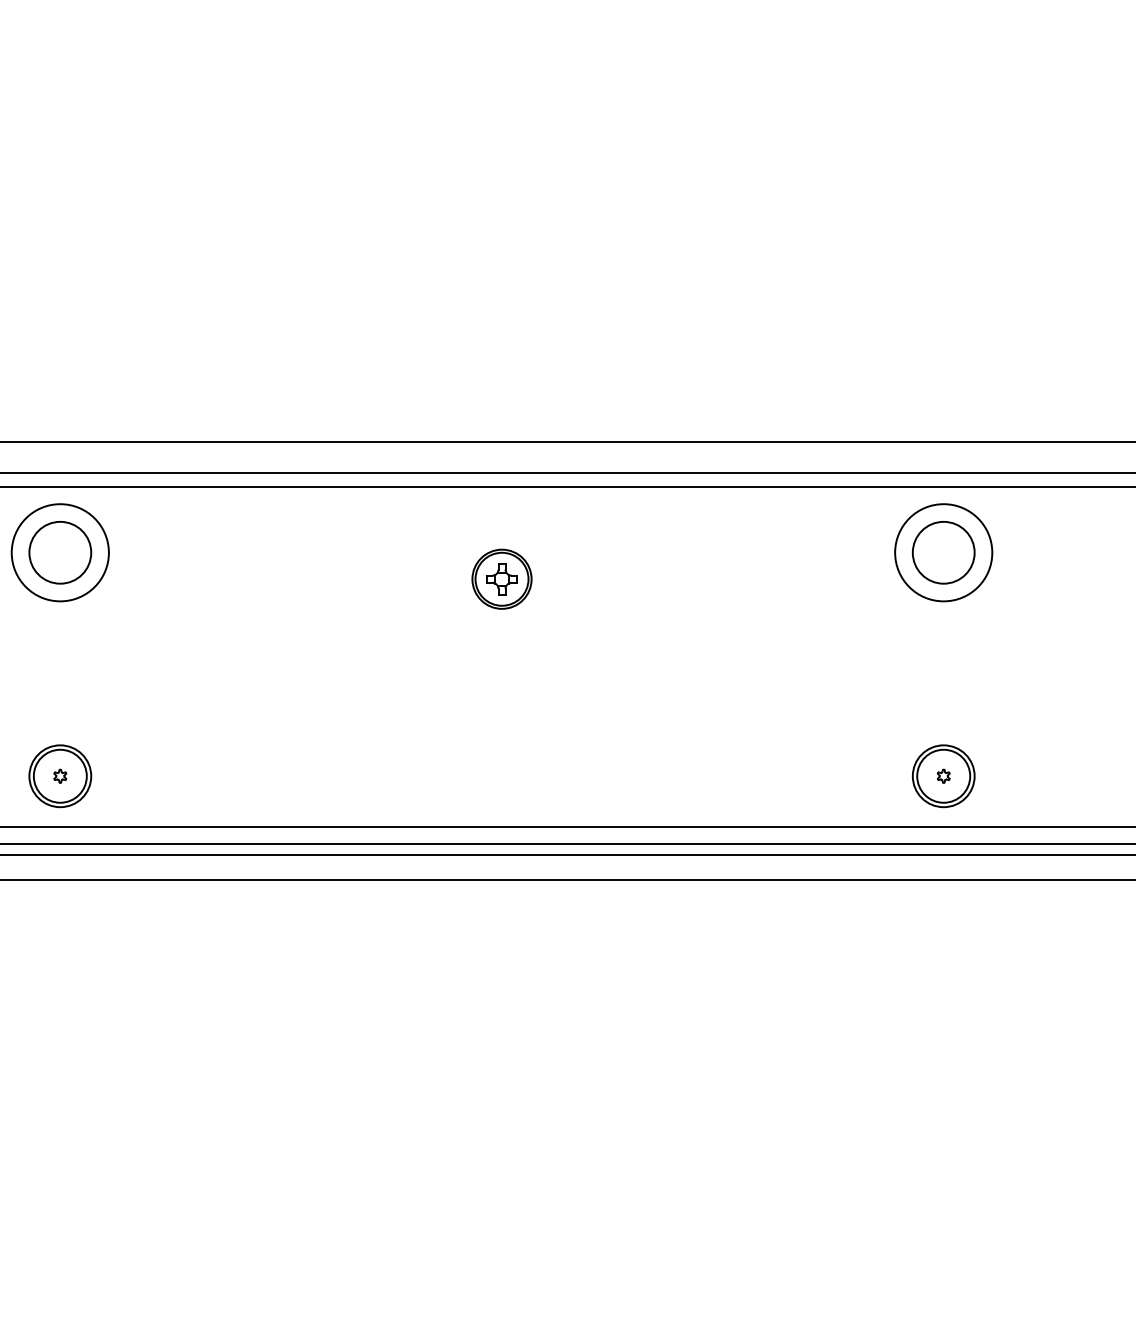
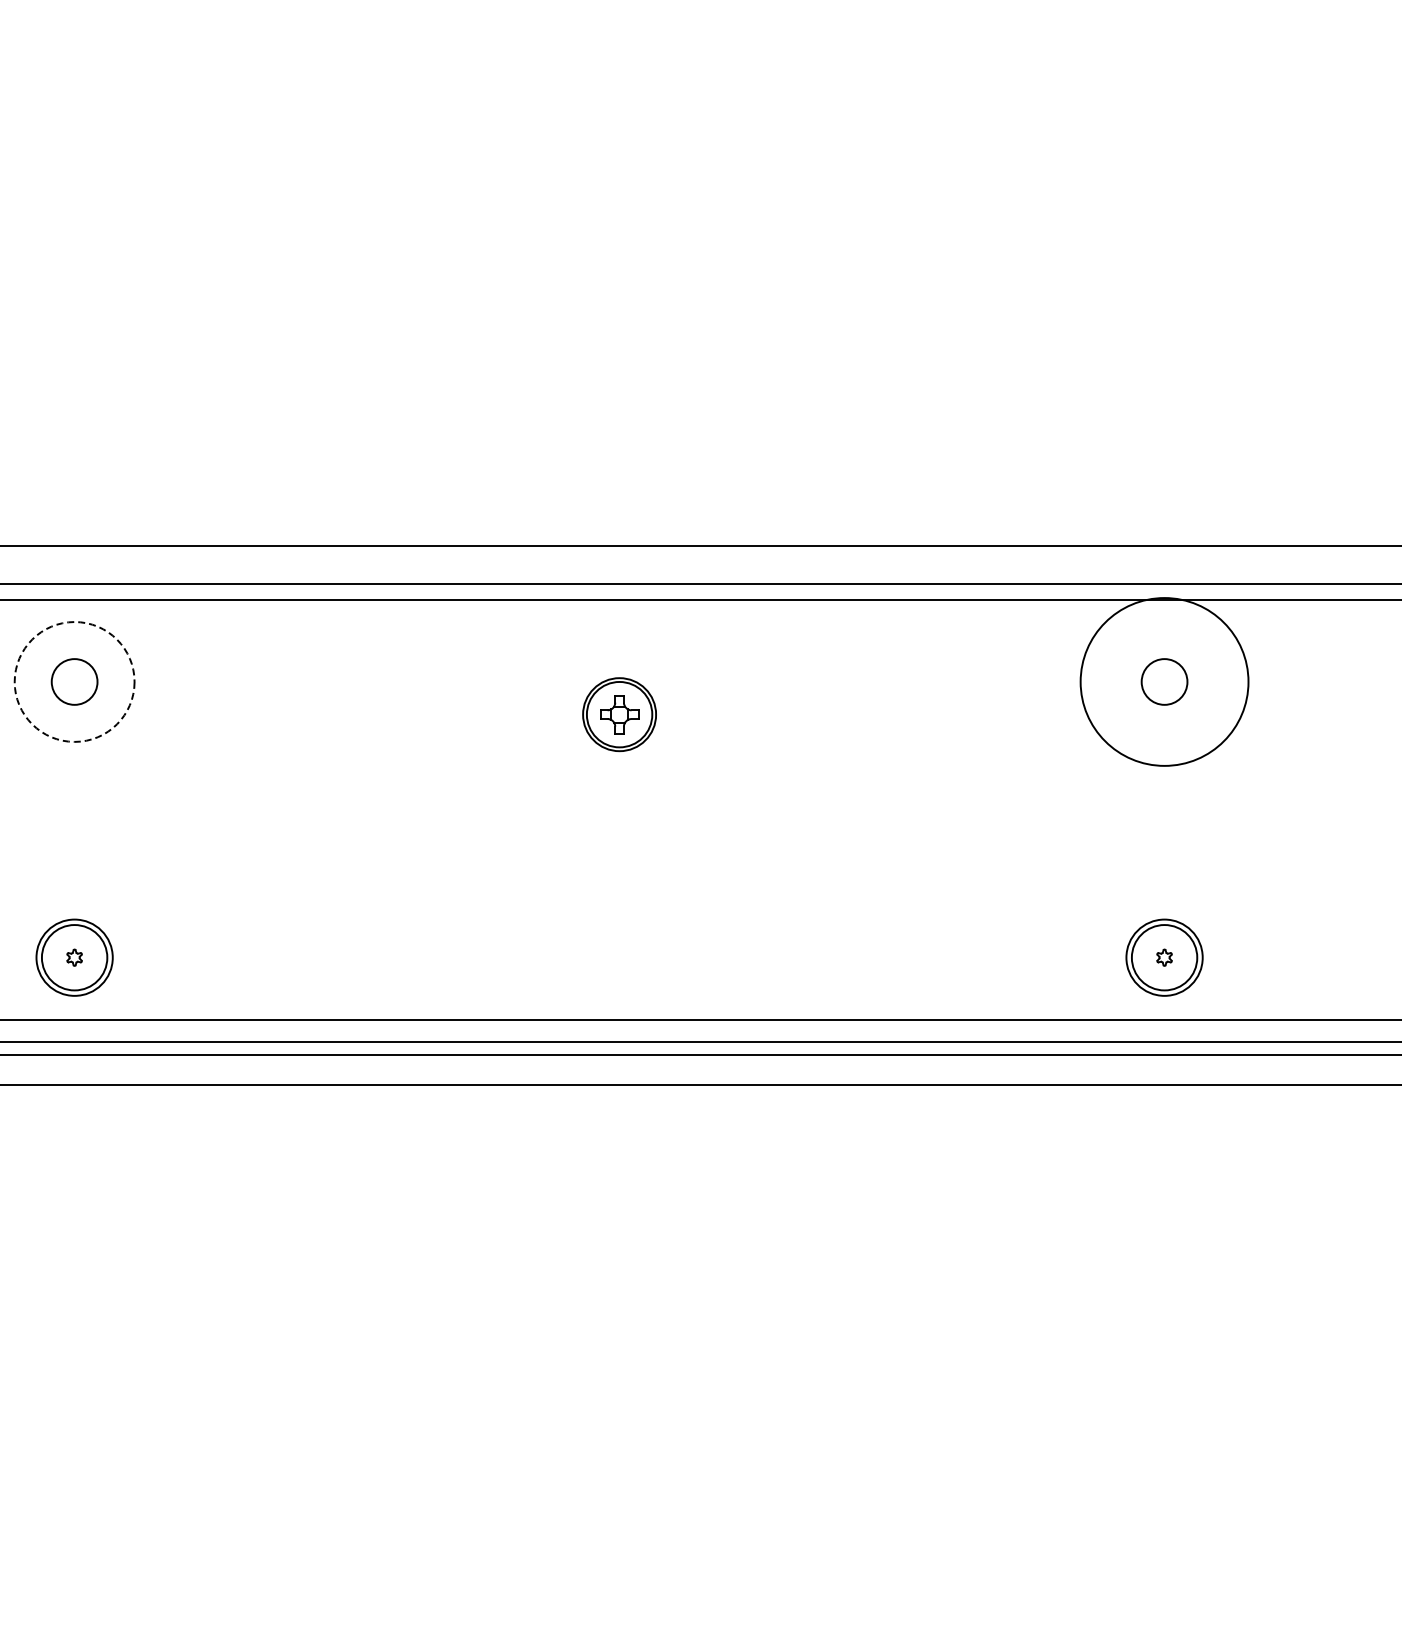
circle: (60, 552) -> (74, 681), size x0.6
circle: (60, 552) -> (74, 681), solid -> dashed
circle: (943, 552) -> (1164, 681), size x0.6
circle: (943, 552) -> (1164, 681), size x1.4

